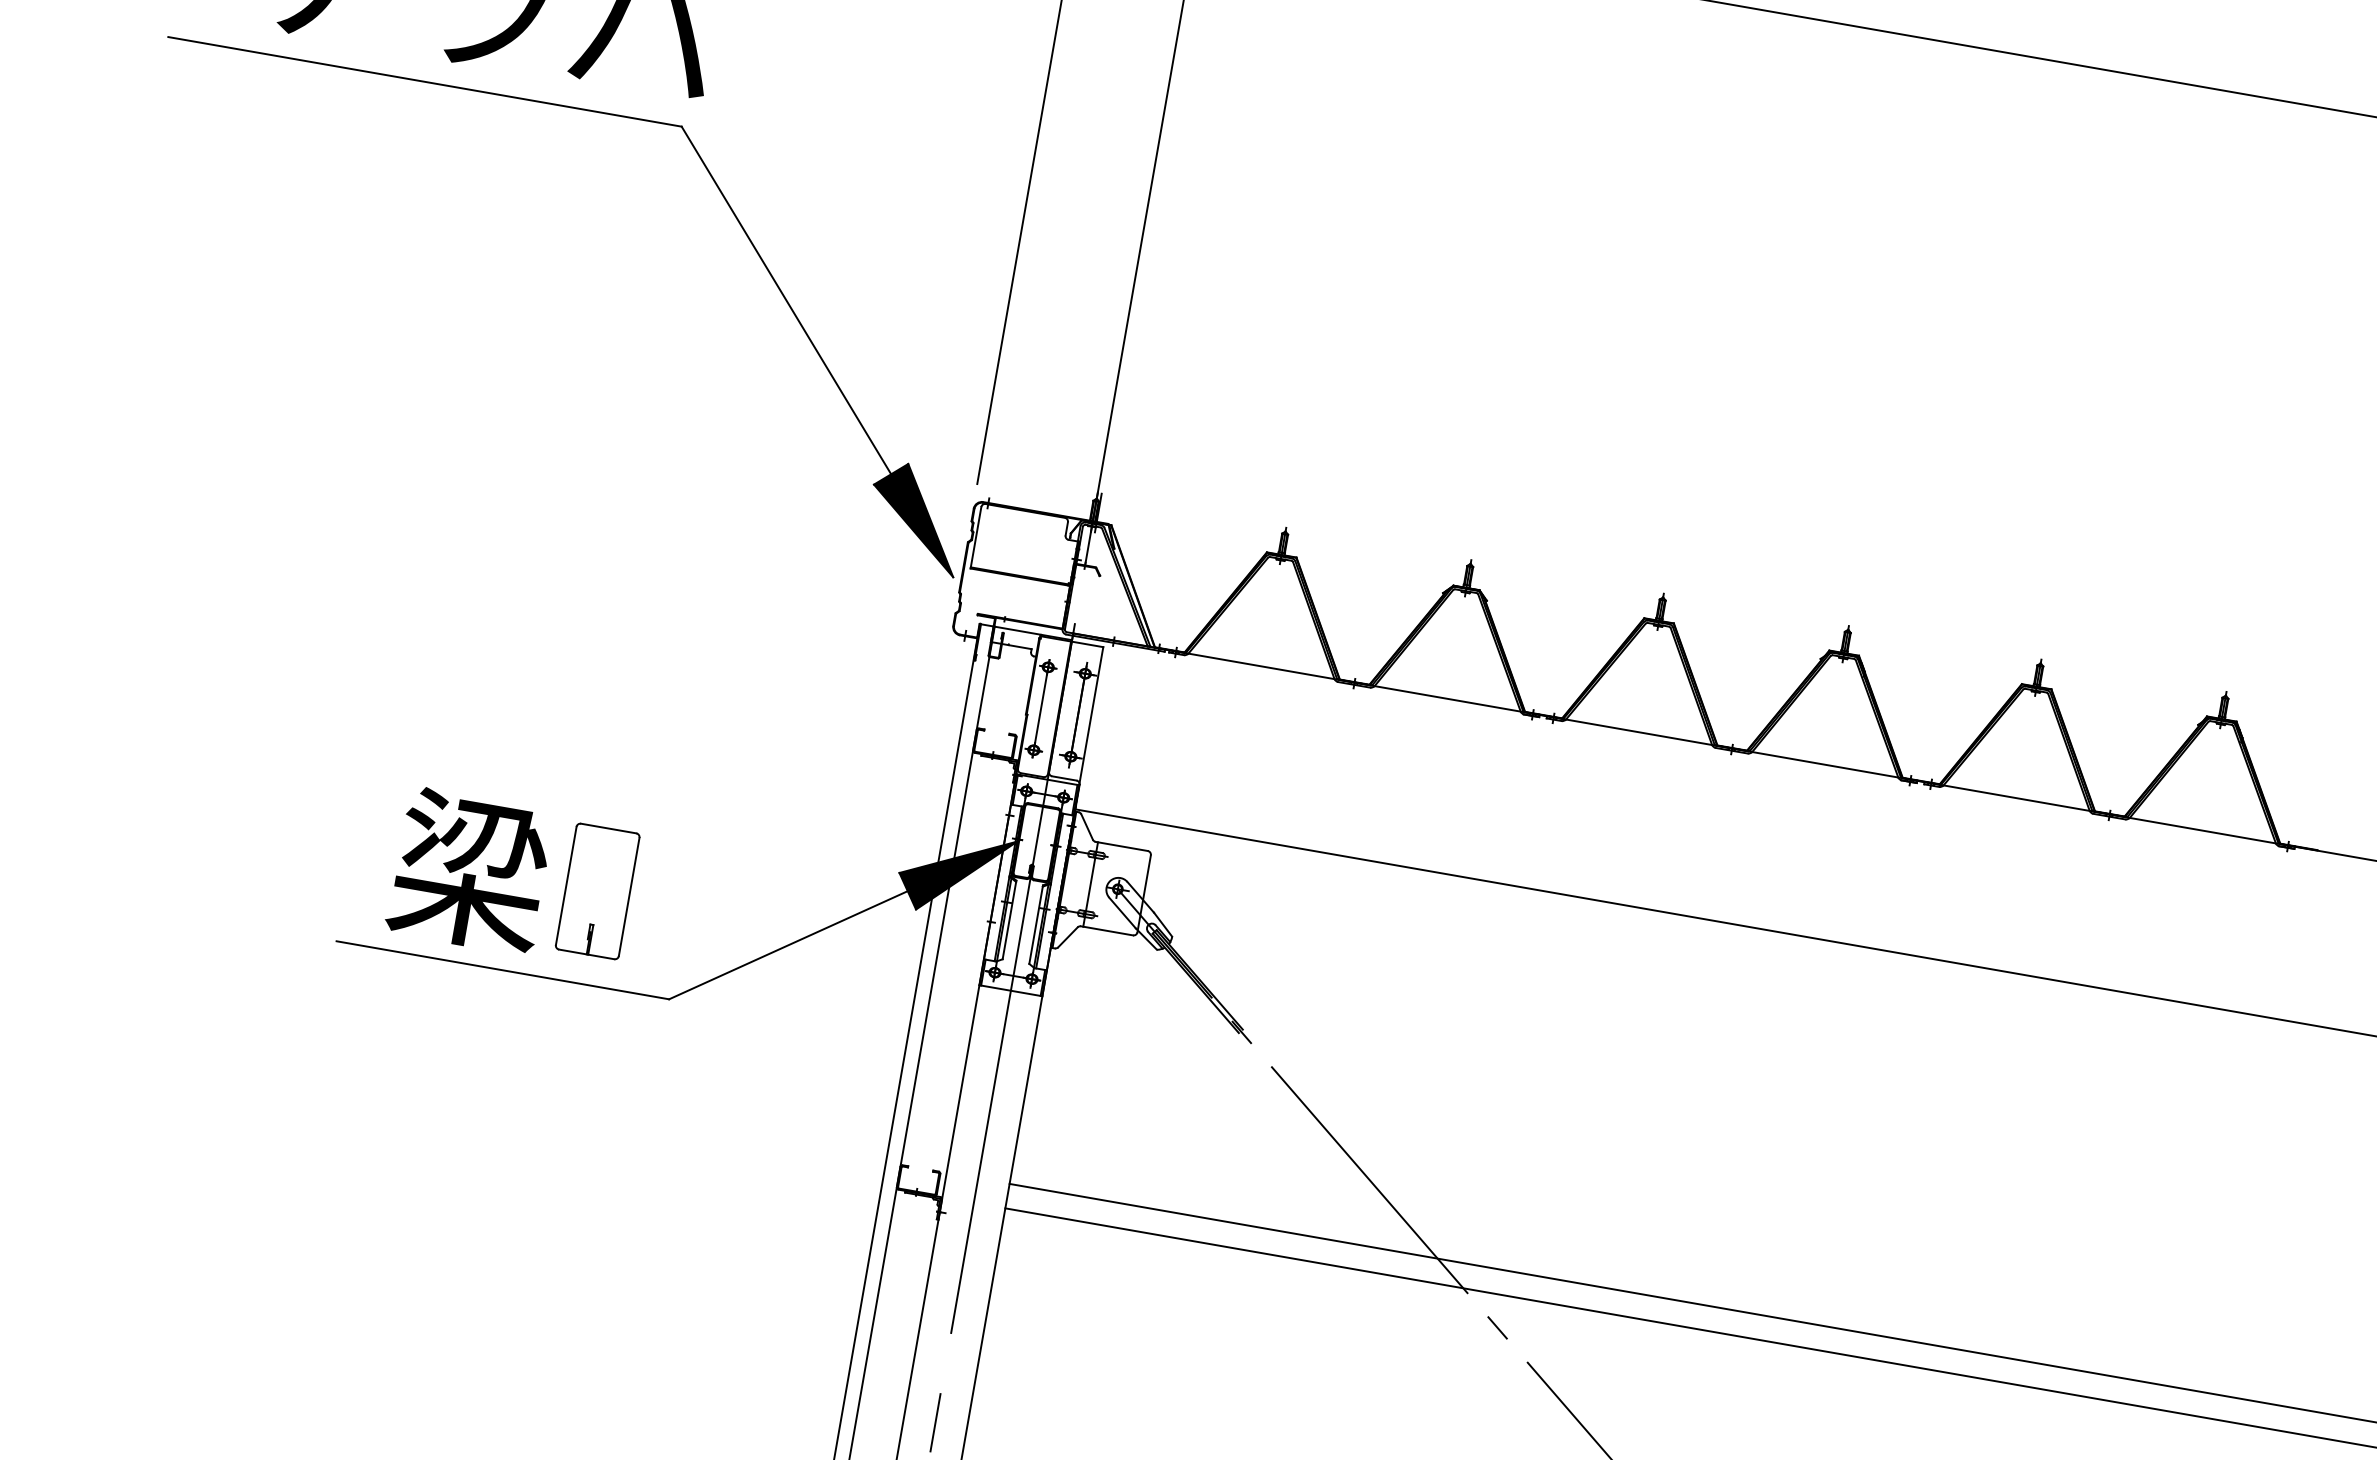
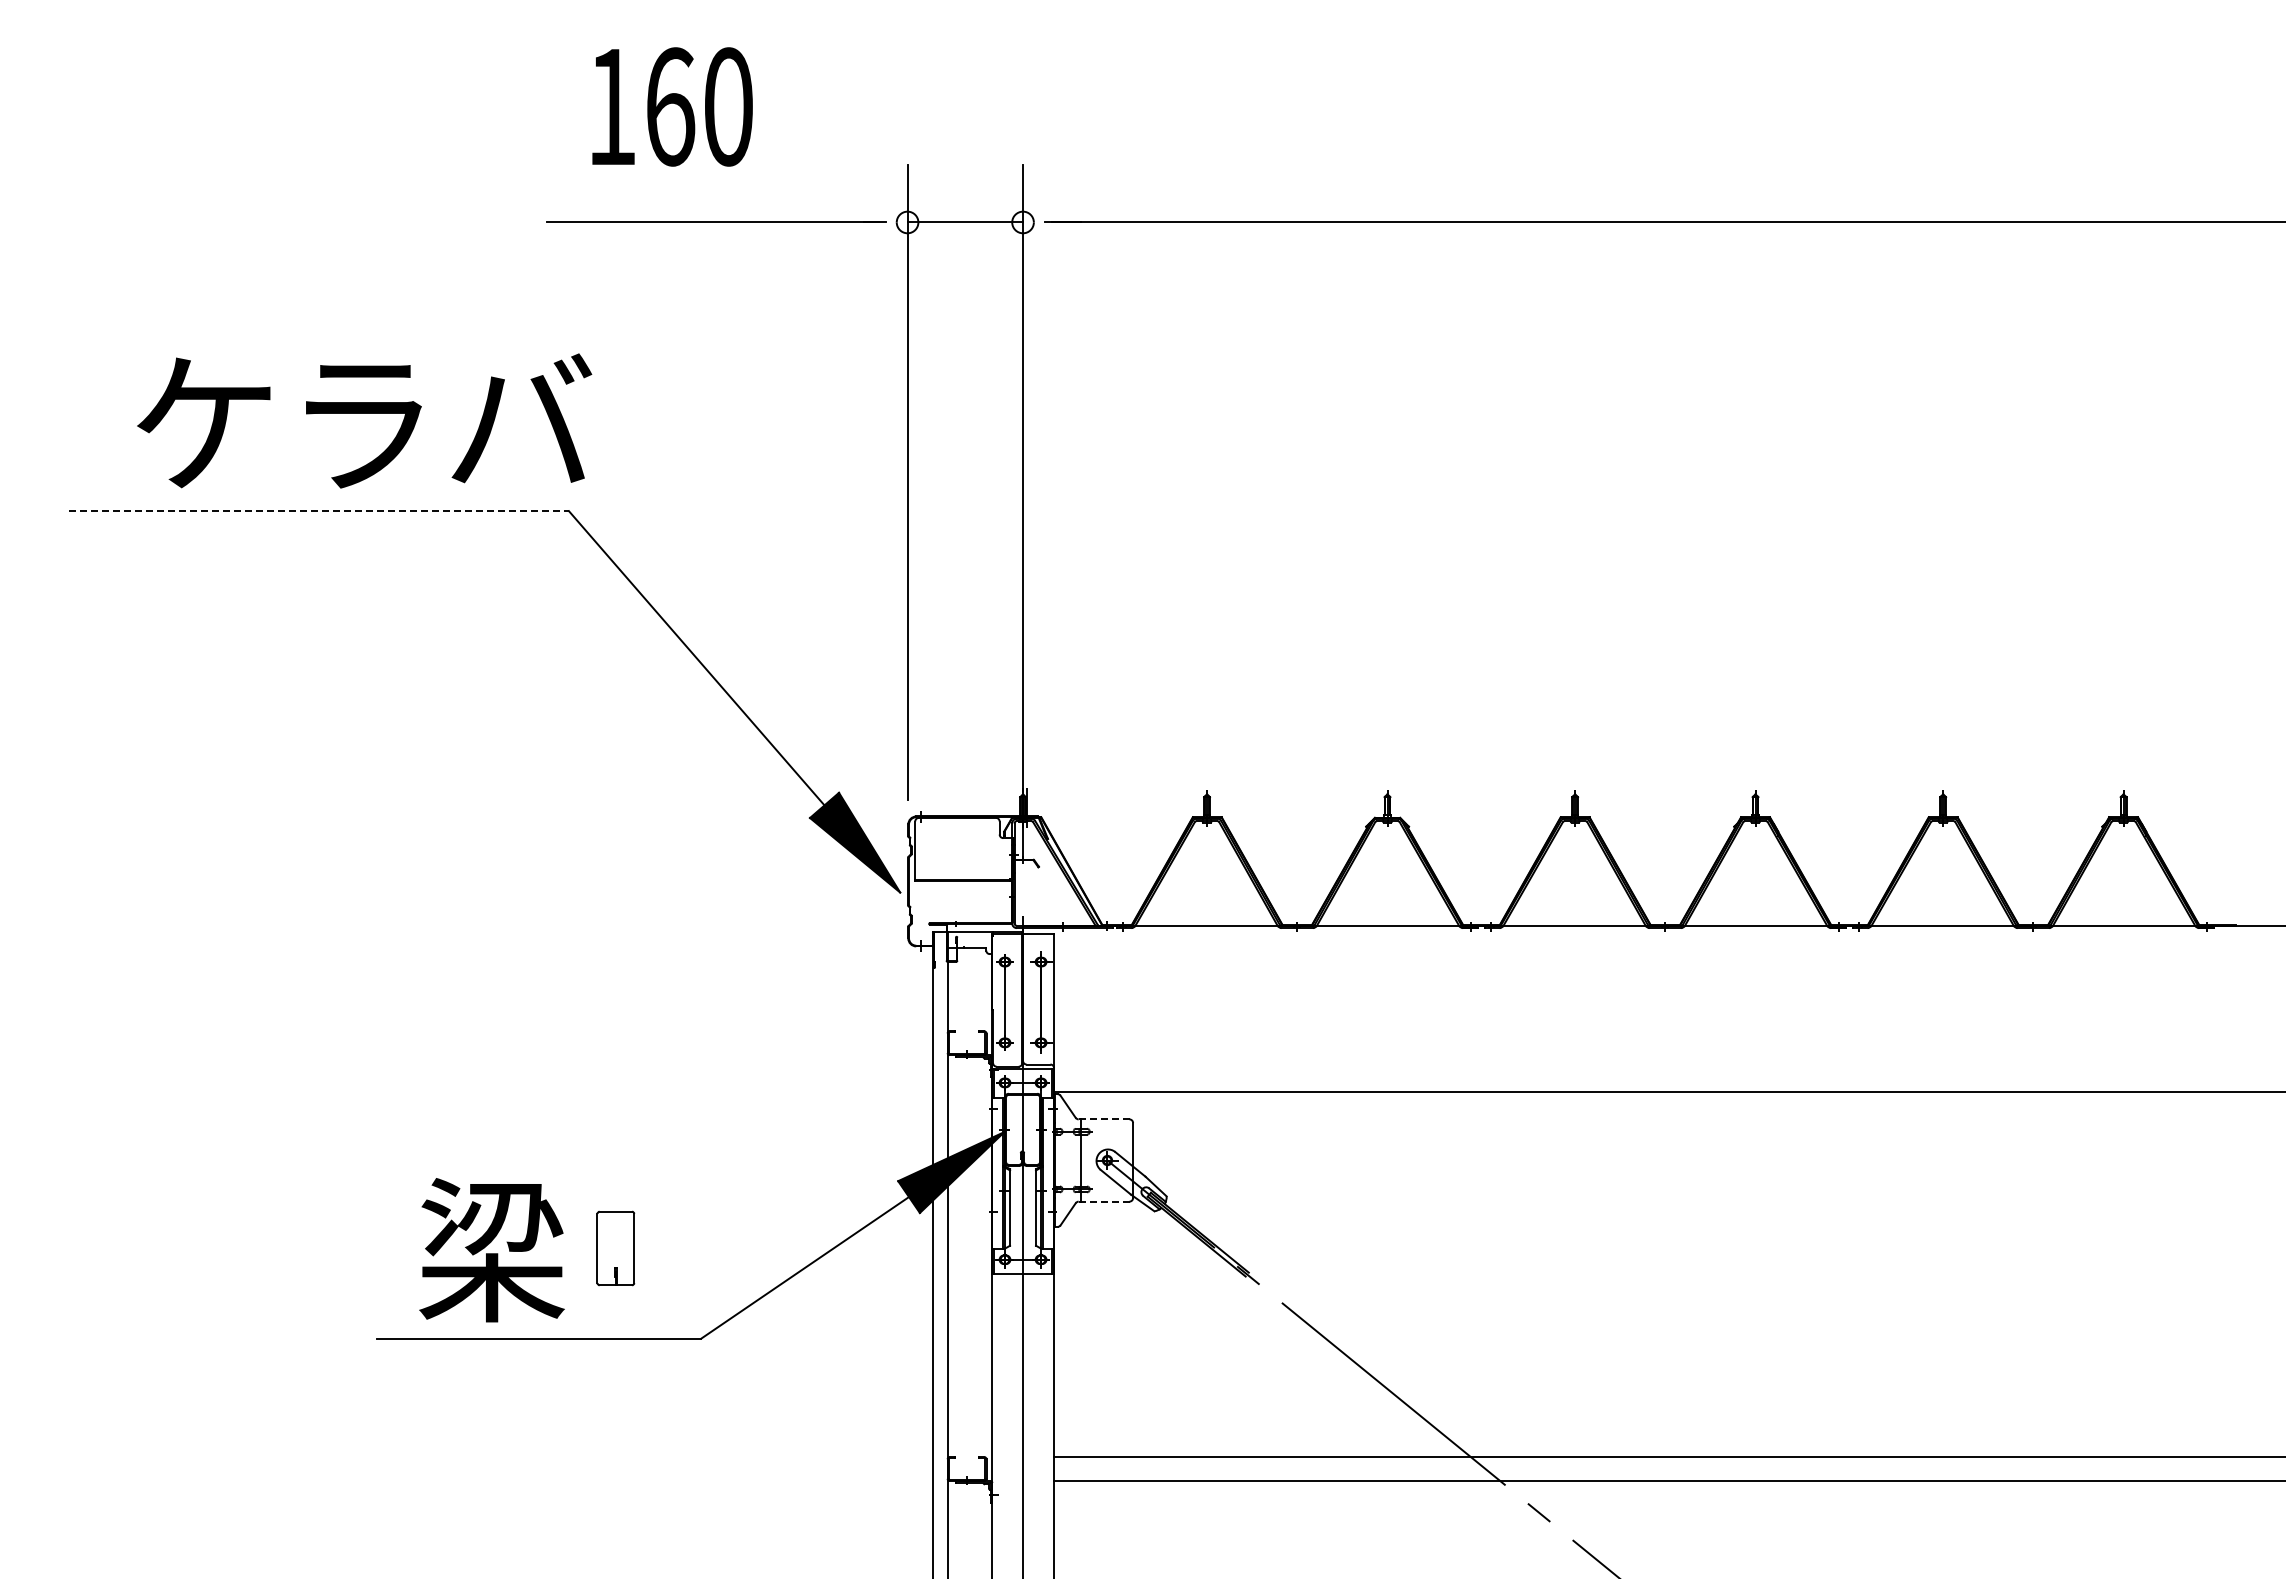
line: (425, 82) -> (319, 511), solid -> dashed
line: (1121, 846) -> (1103, 1119), solid -> dashed
part: (597, 891) -> (615, 1248), size x0.6
line: (1106, 930) -> (1103, 1201), solid -> dashed

